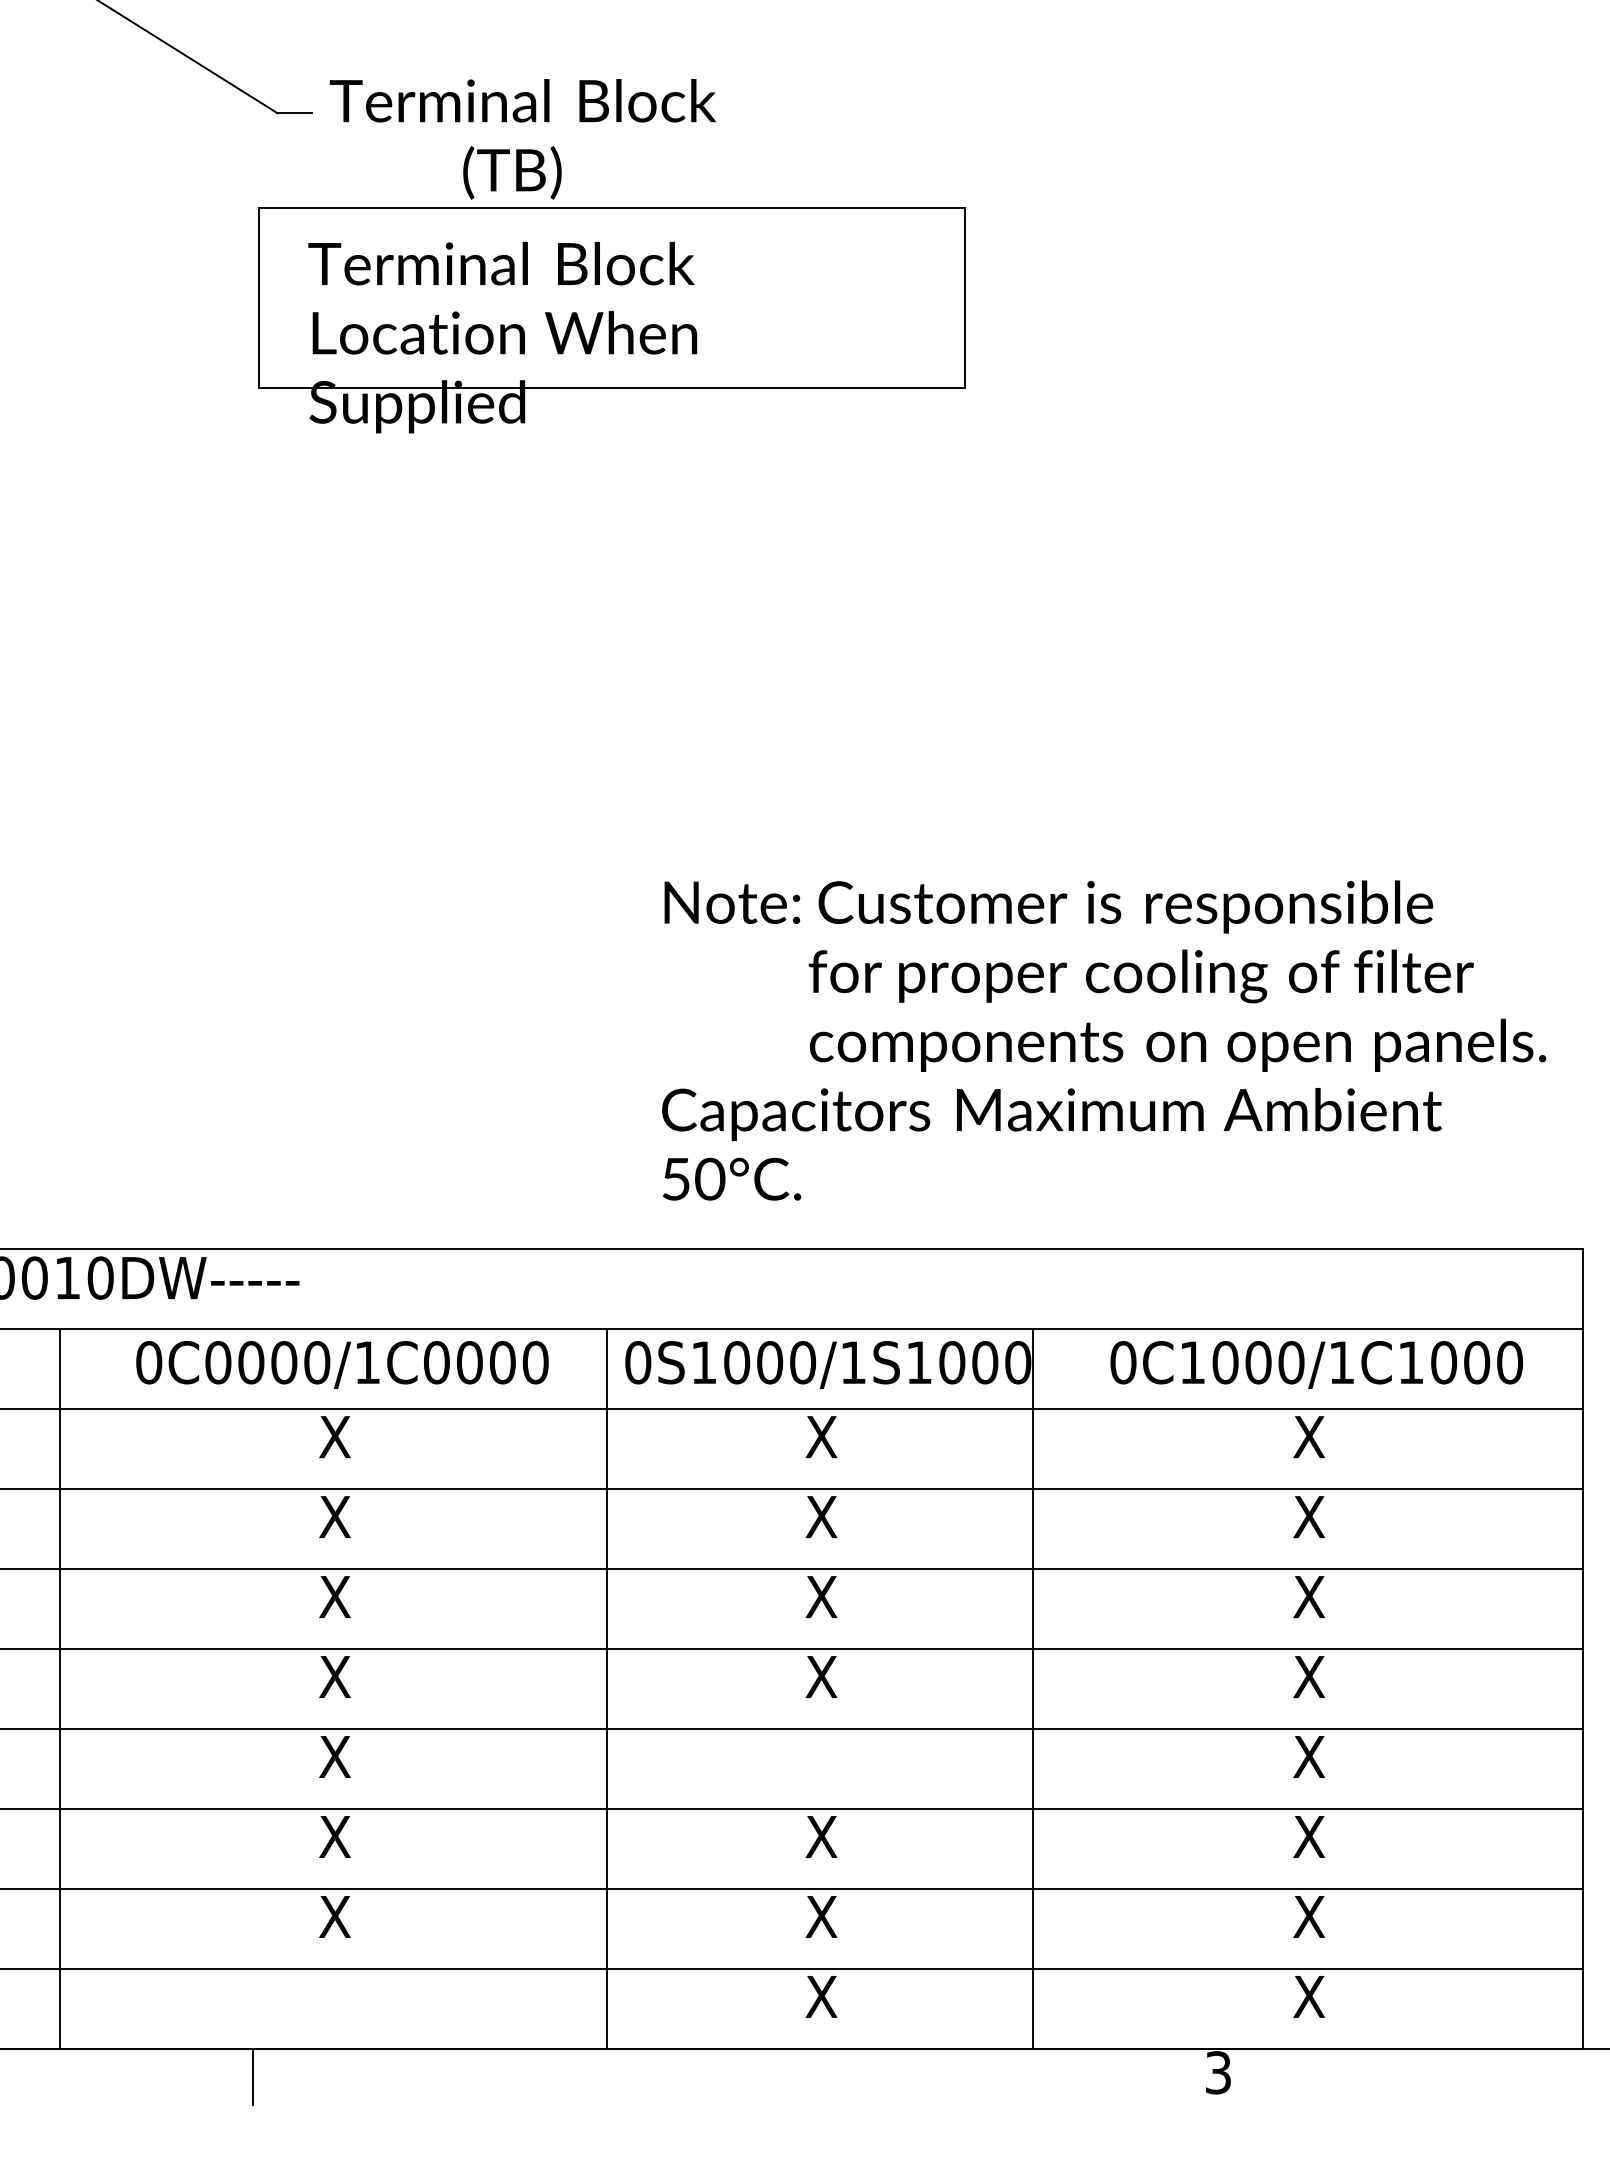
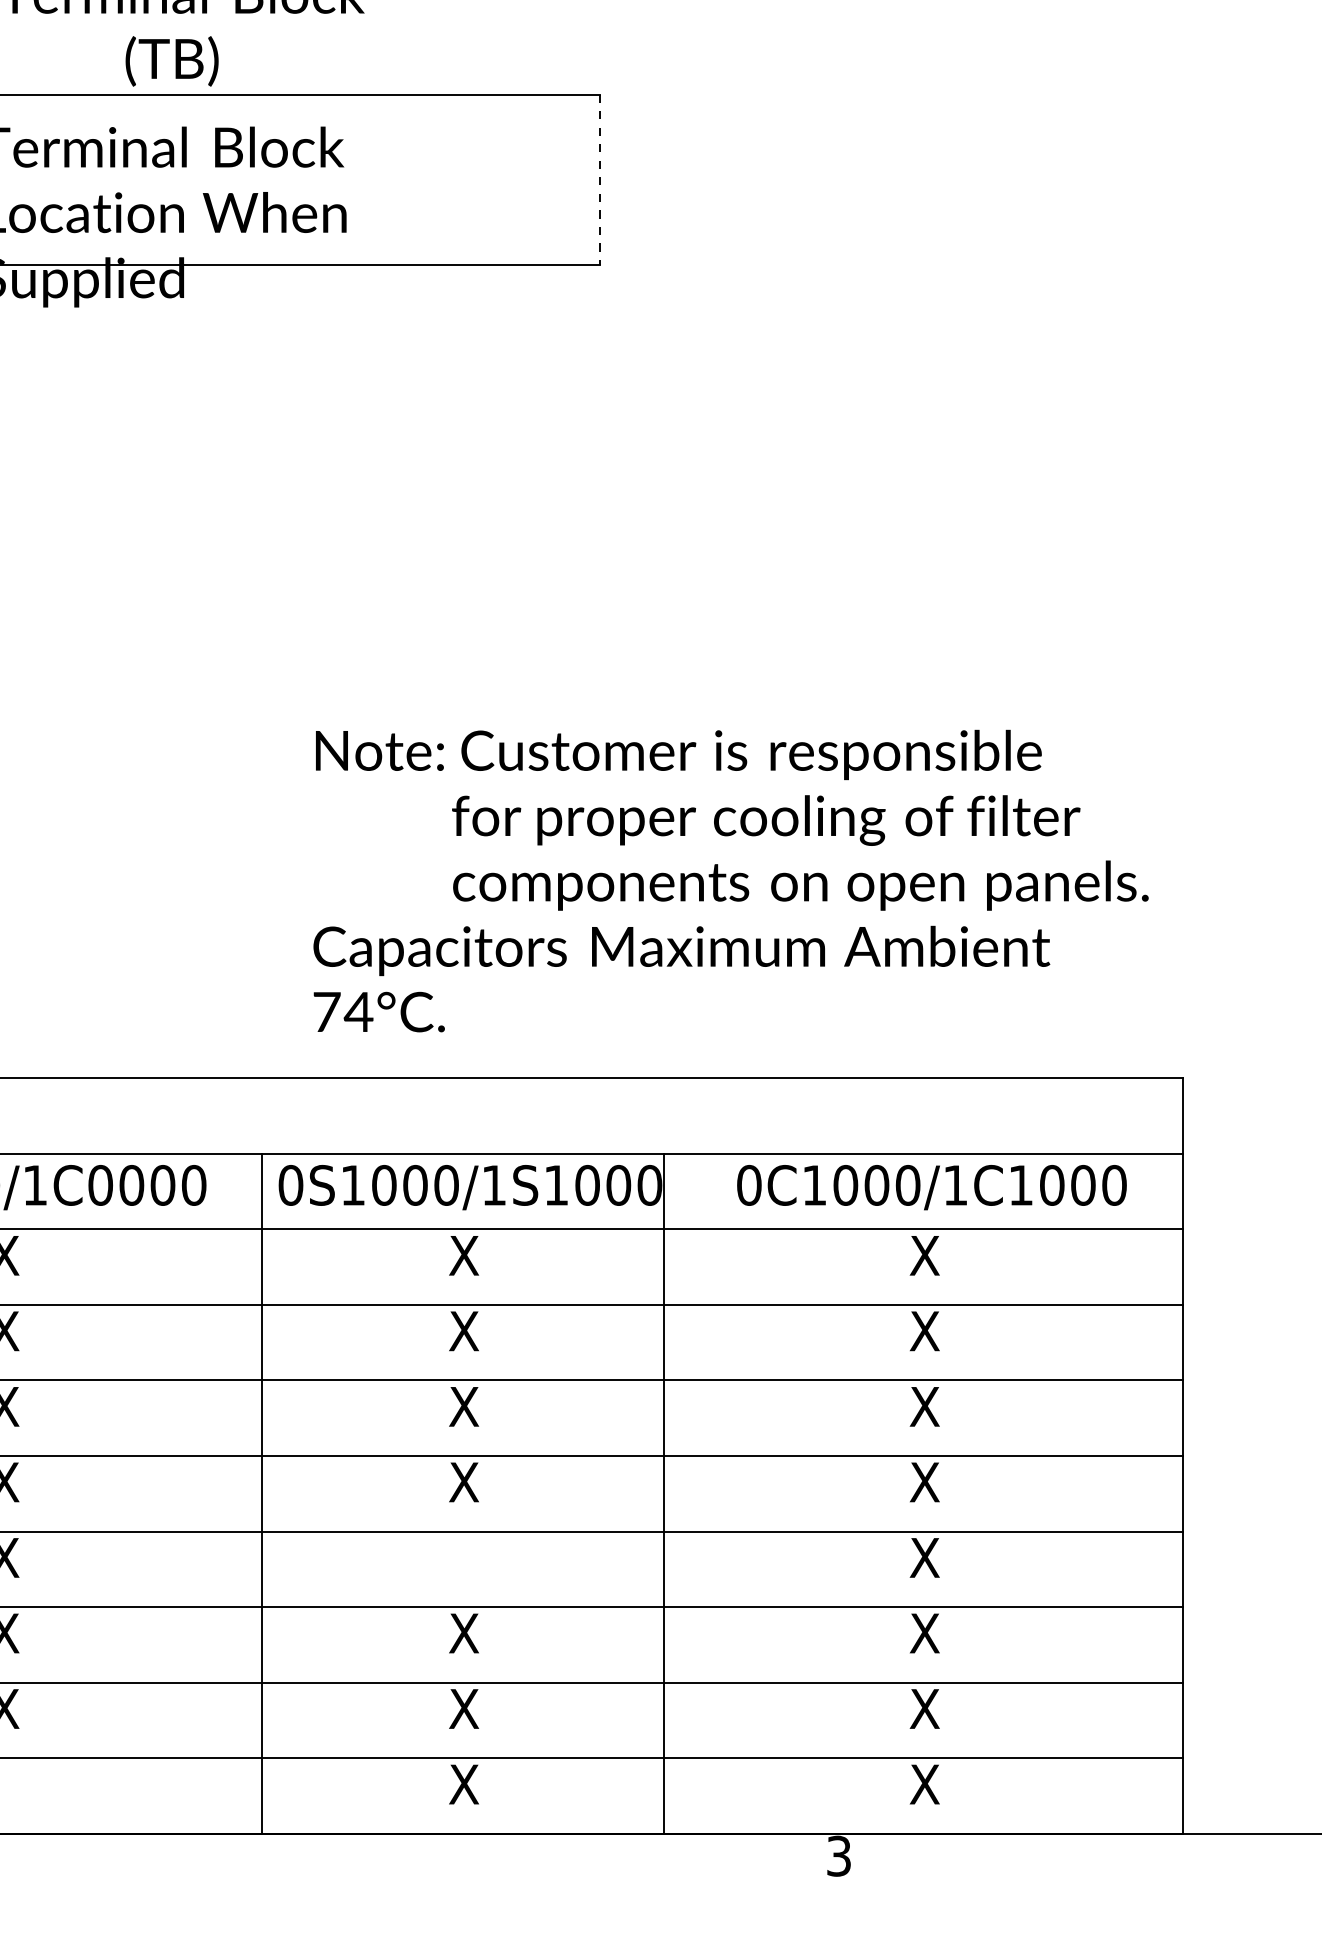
line: (964, 298) -> (599, 180), solid -> dashed
text: (693, 1178) -> (343, 1011), 50°C. -> 74°C.

